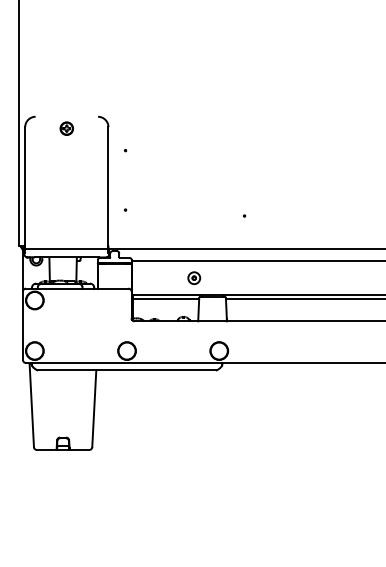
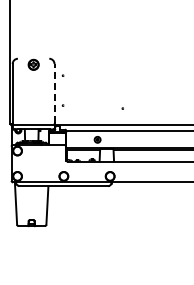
part: (66, 128) -> (33, 64), size x1.6
line: (108, 185) -> (54, 93), solid -> dashed

